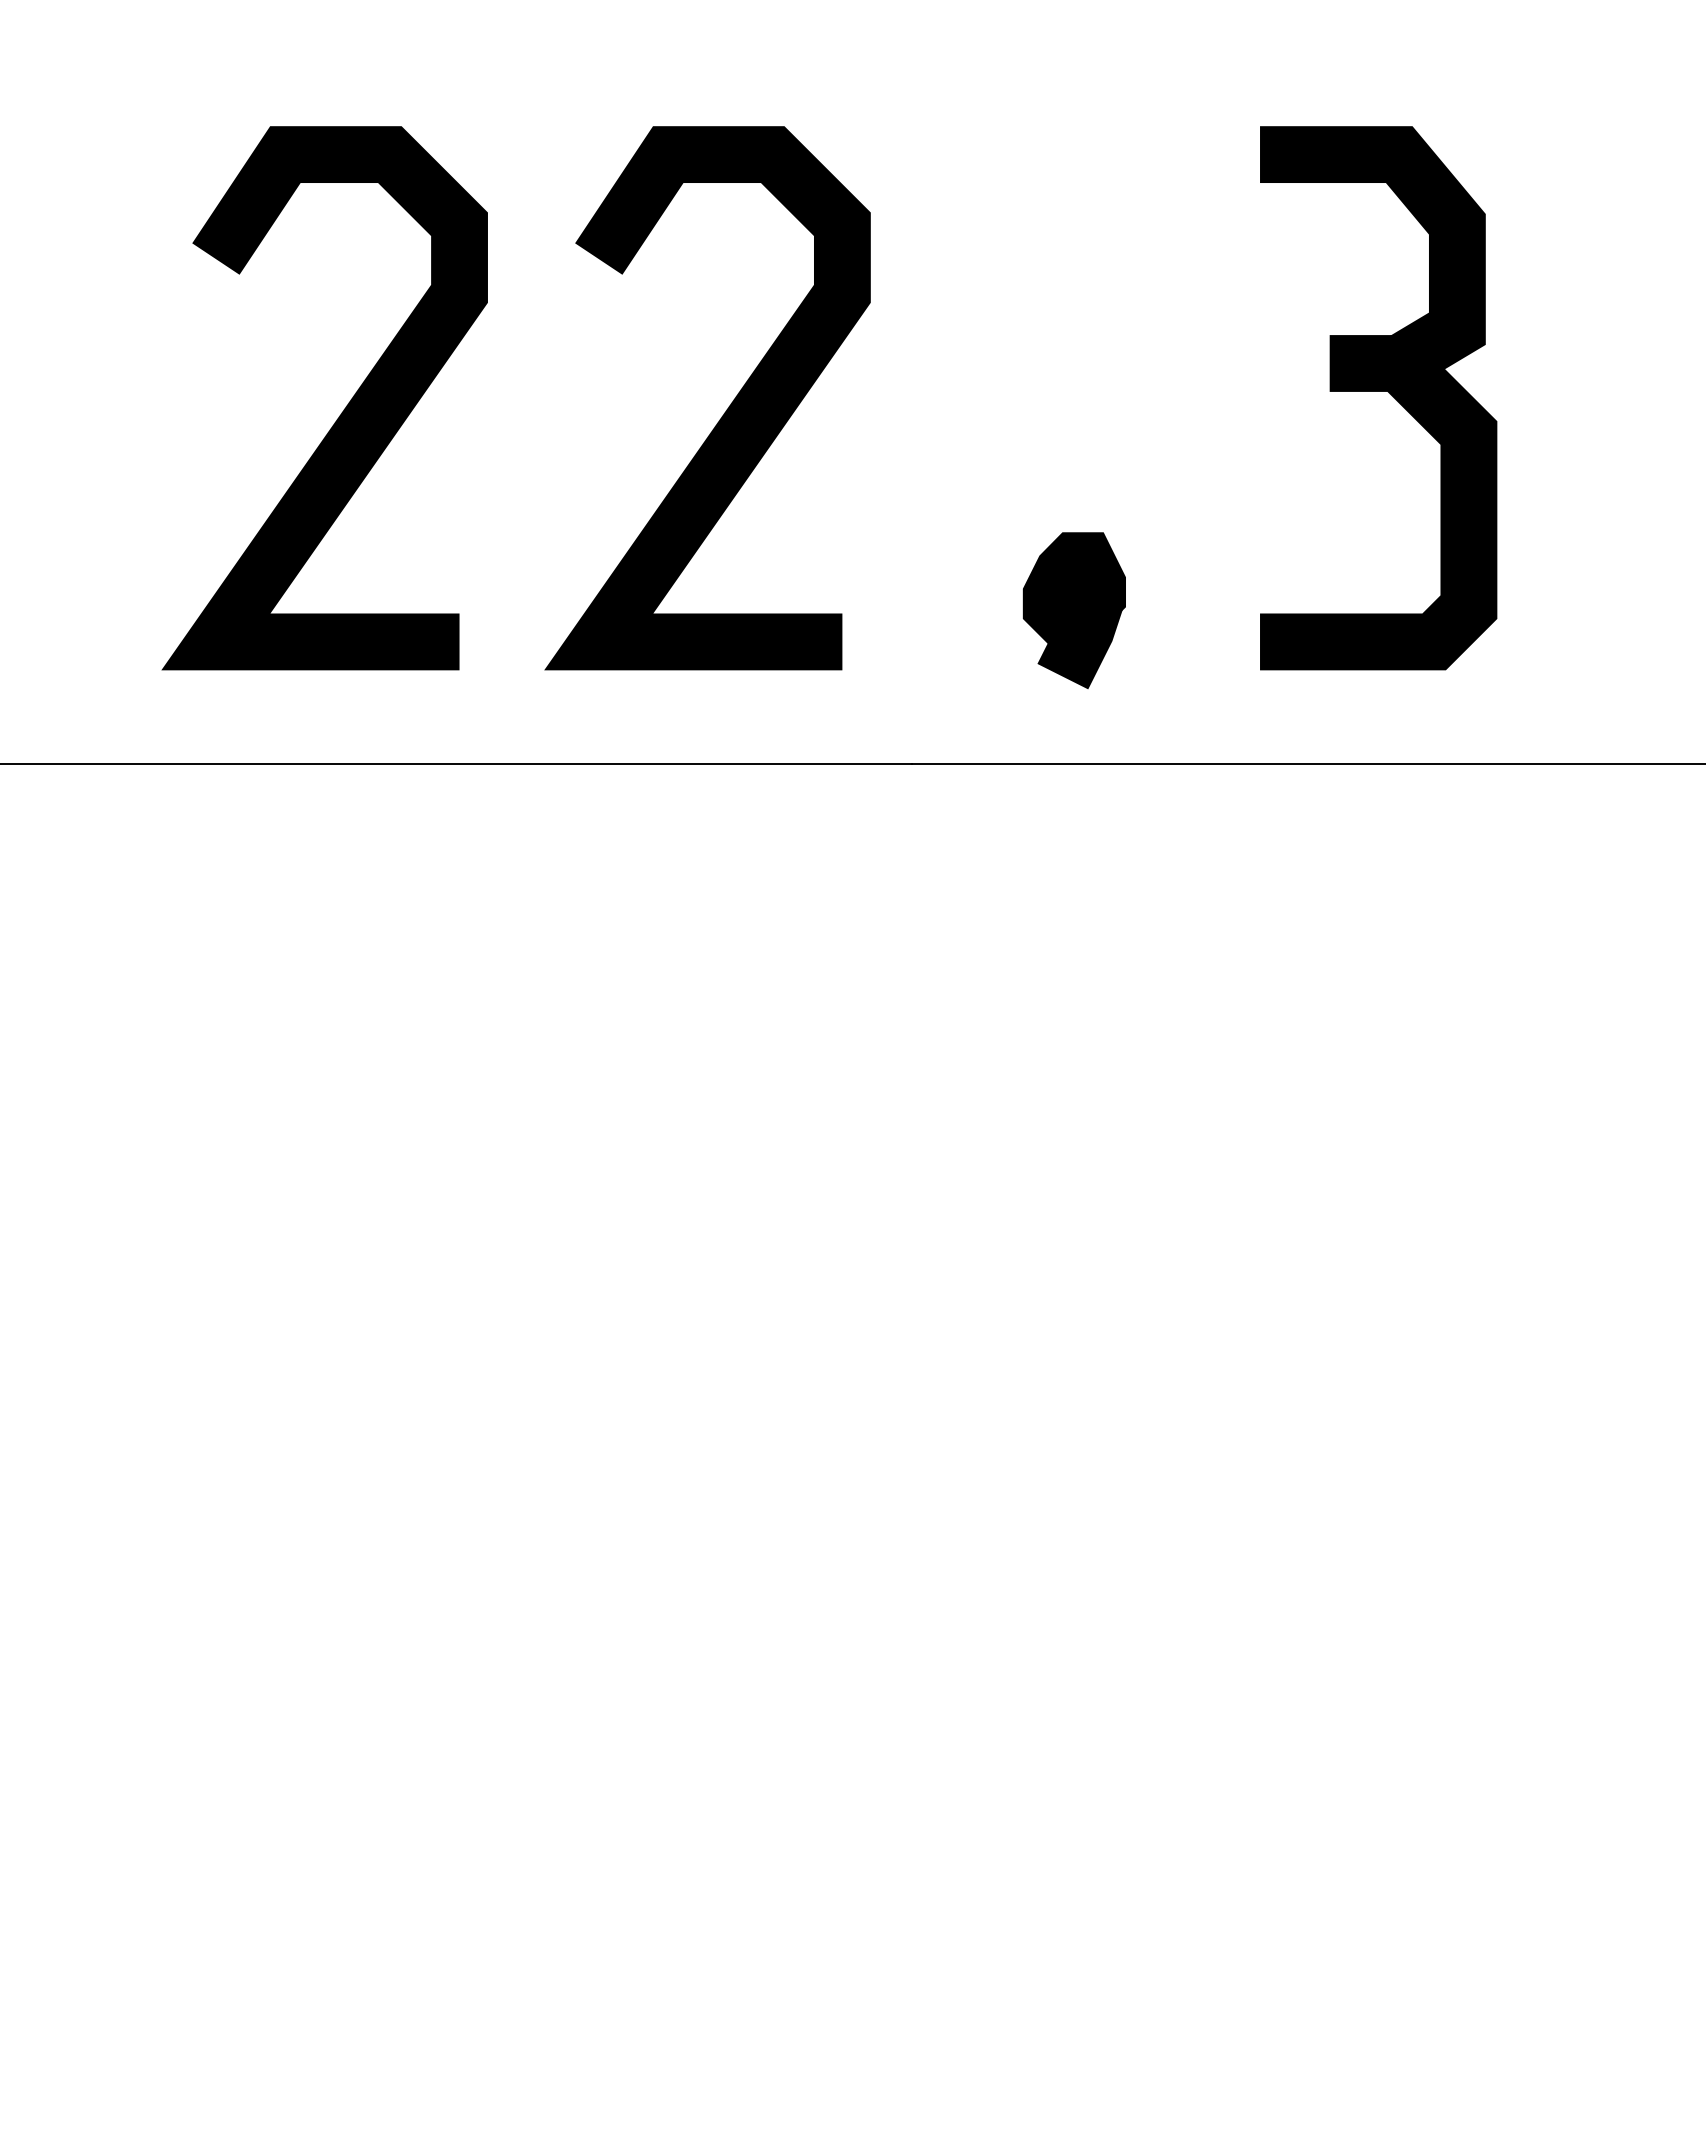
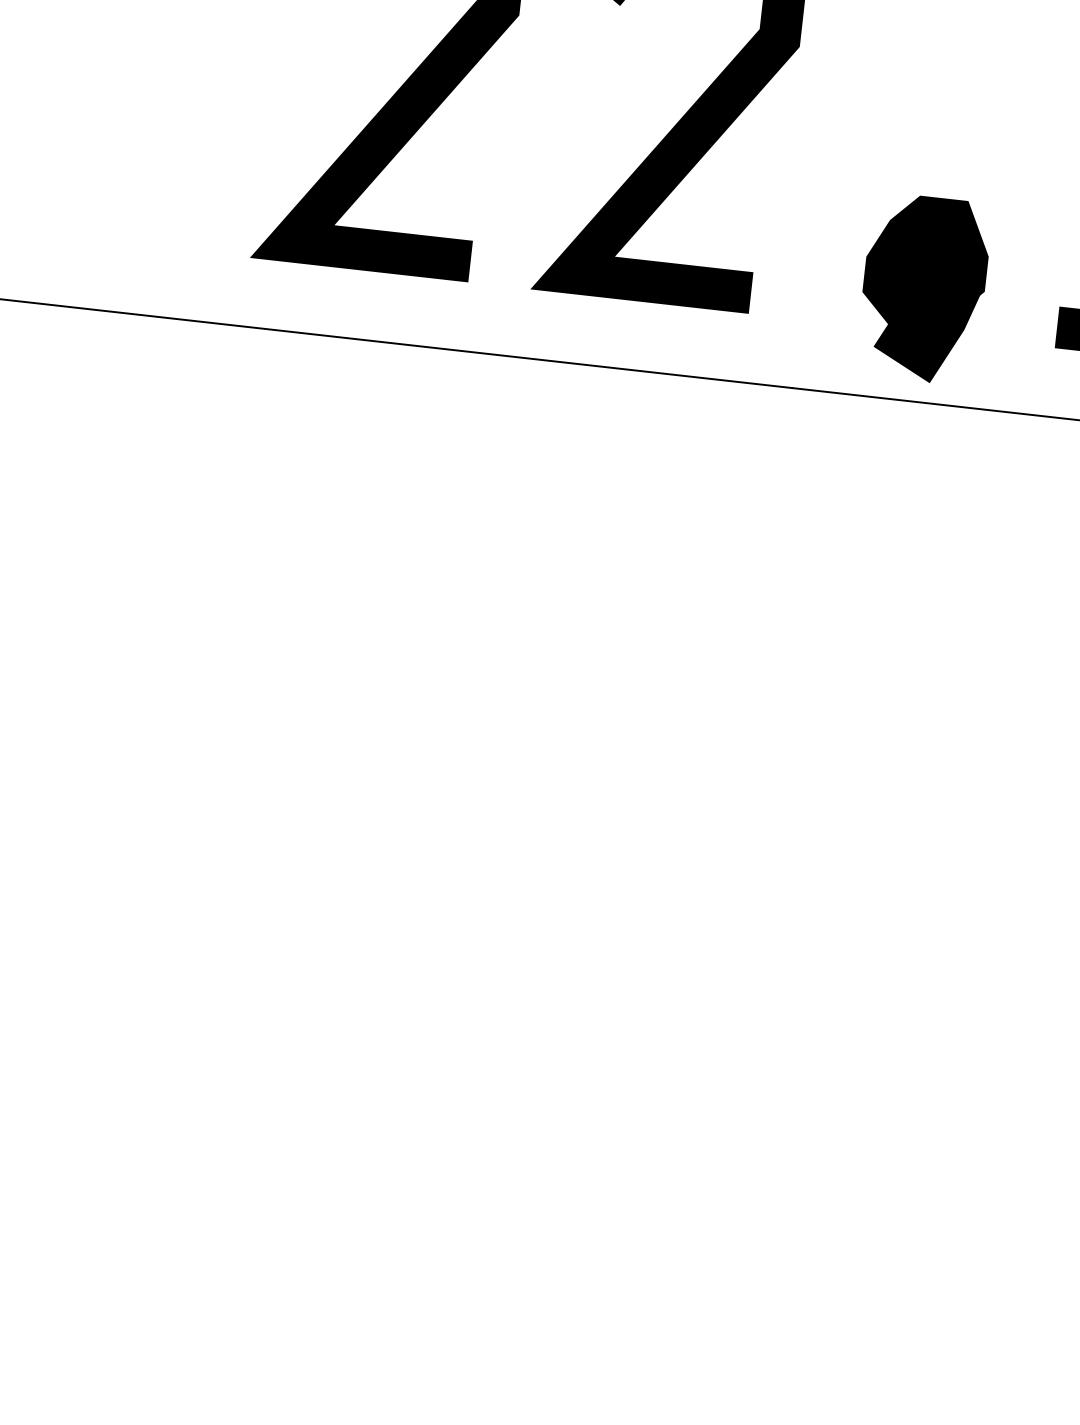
part: (1073, 610) -> (923, 289), size x1.6

